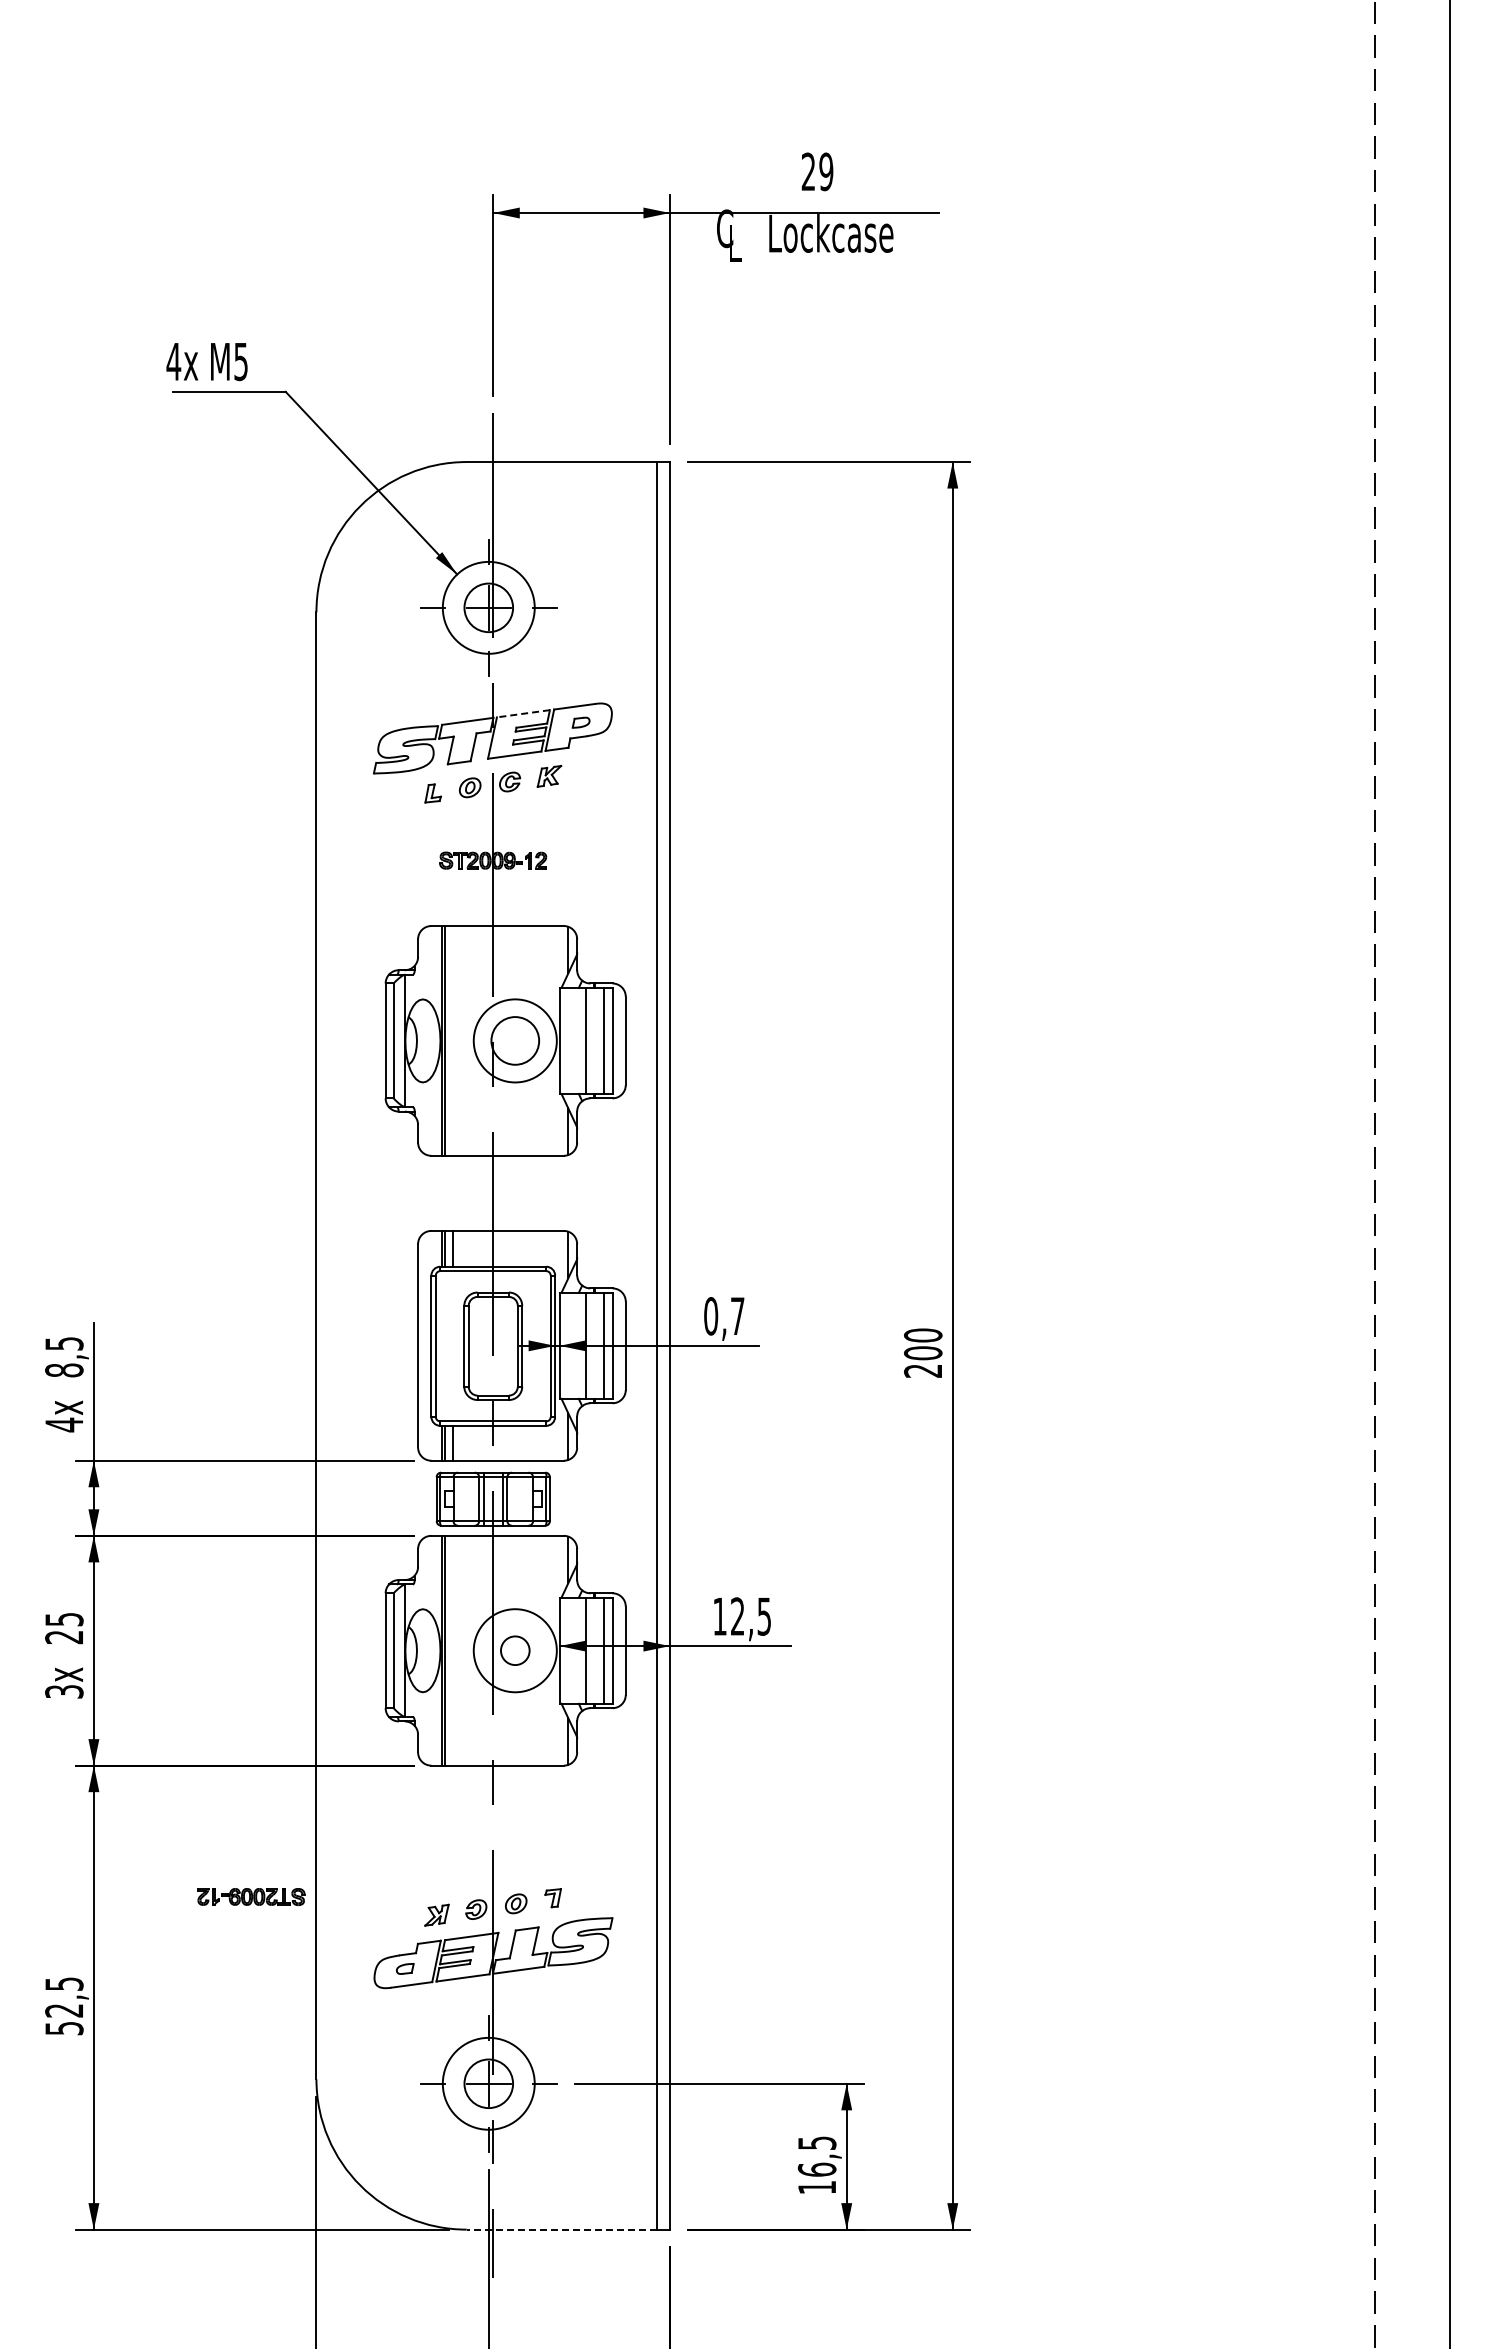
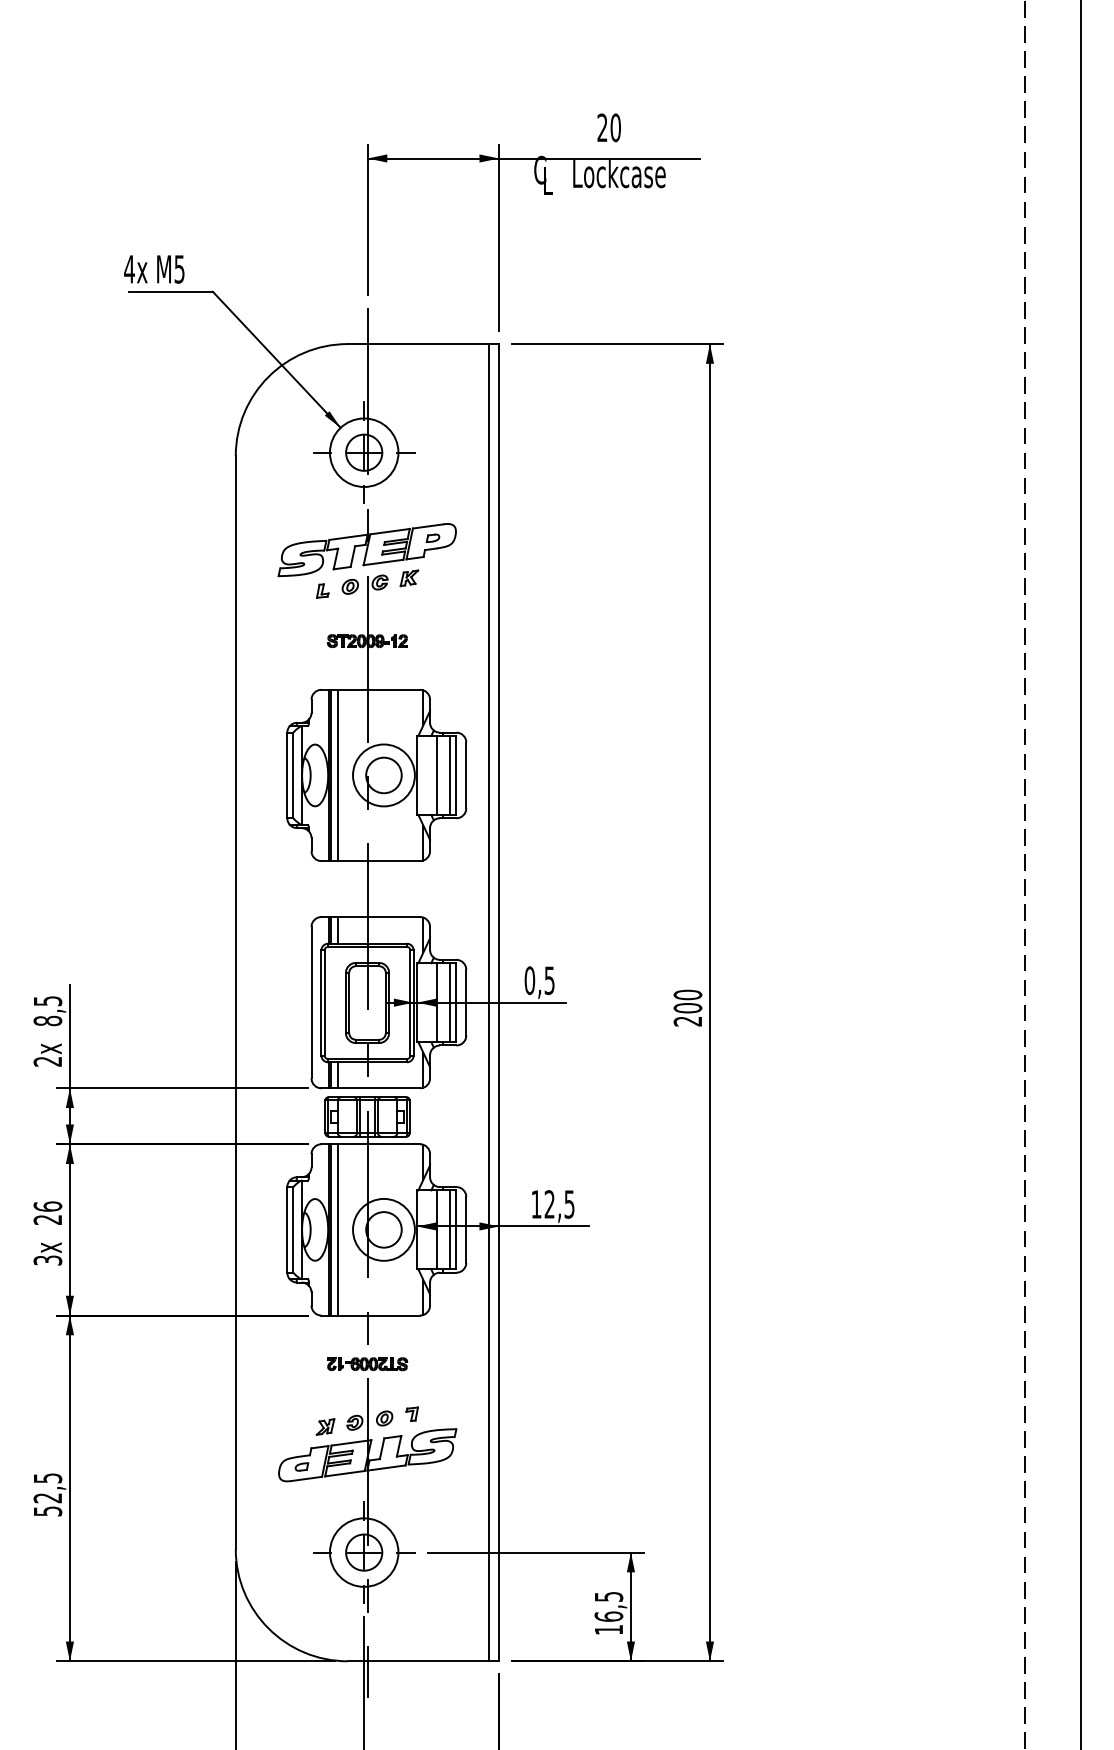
text: (826, 171) -> (615, 127), 29 -> 20
line: (523, 713) -> (390, 531), dashed -> solid
line: (453, 1040) -> (337, 775), added
text: (737, 1316) -> (549, 980), 0,7 -> 0,5
text: (63, 1424) -> (47, 1061), 4x -> 2x
text: (64, 1619) -> (48, 1206), 25 -> 26
line: (453, 1650) -> (337, 1229), added
circle: (515, 1650) -> (384, 1229), size x1.67
part: (251, 1896) -> (367, 1363), moved
line: (561, 2229) -> (418, 1661), dashed -> solid

